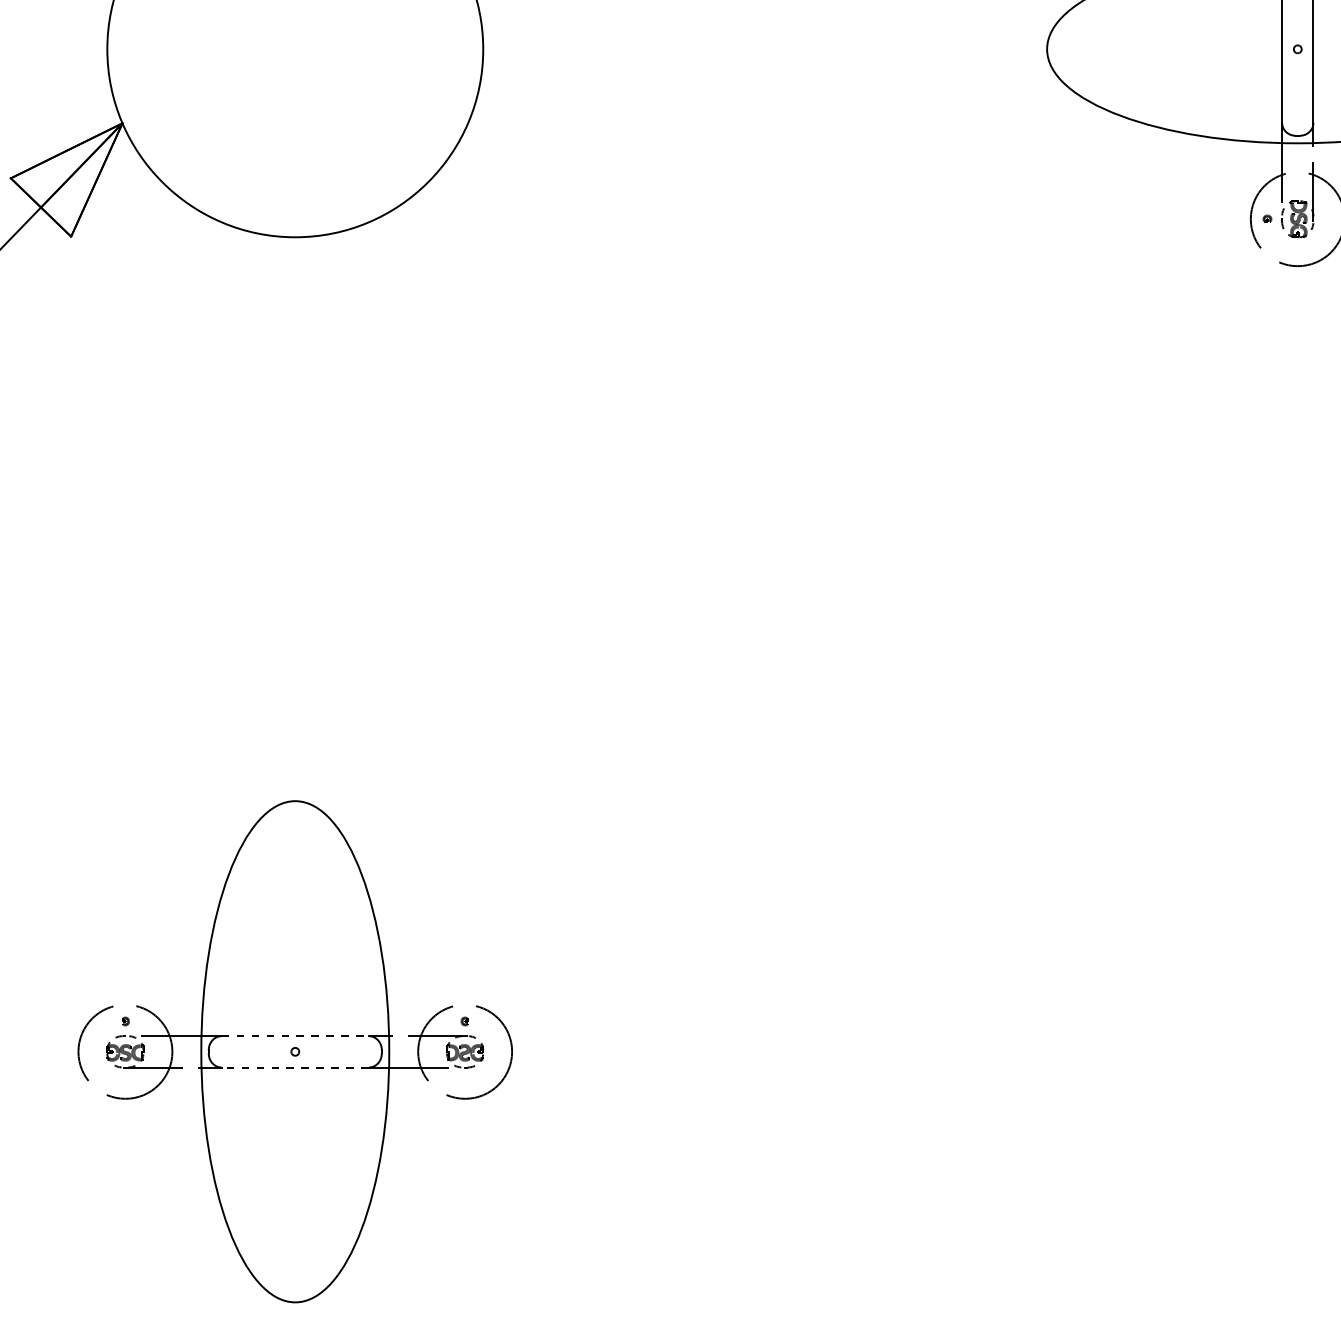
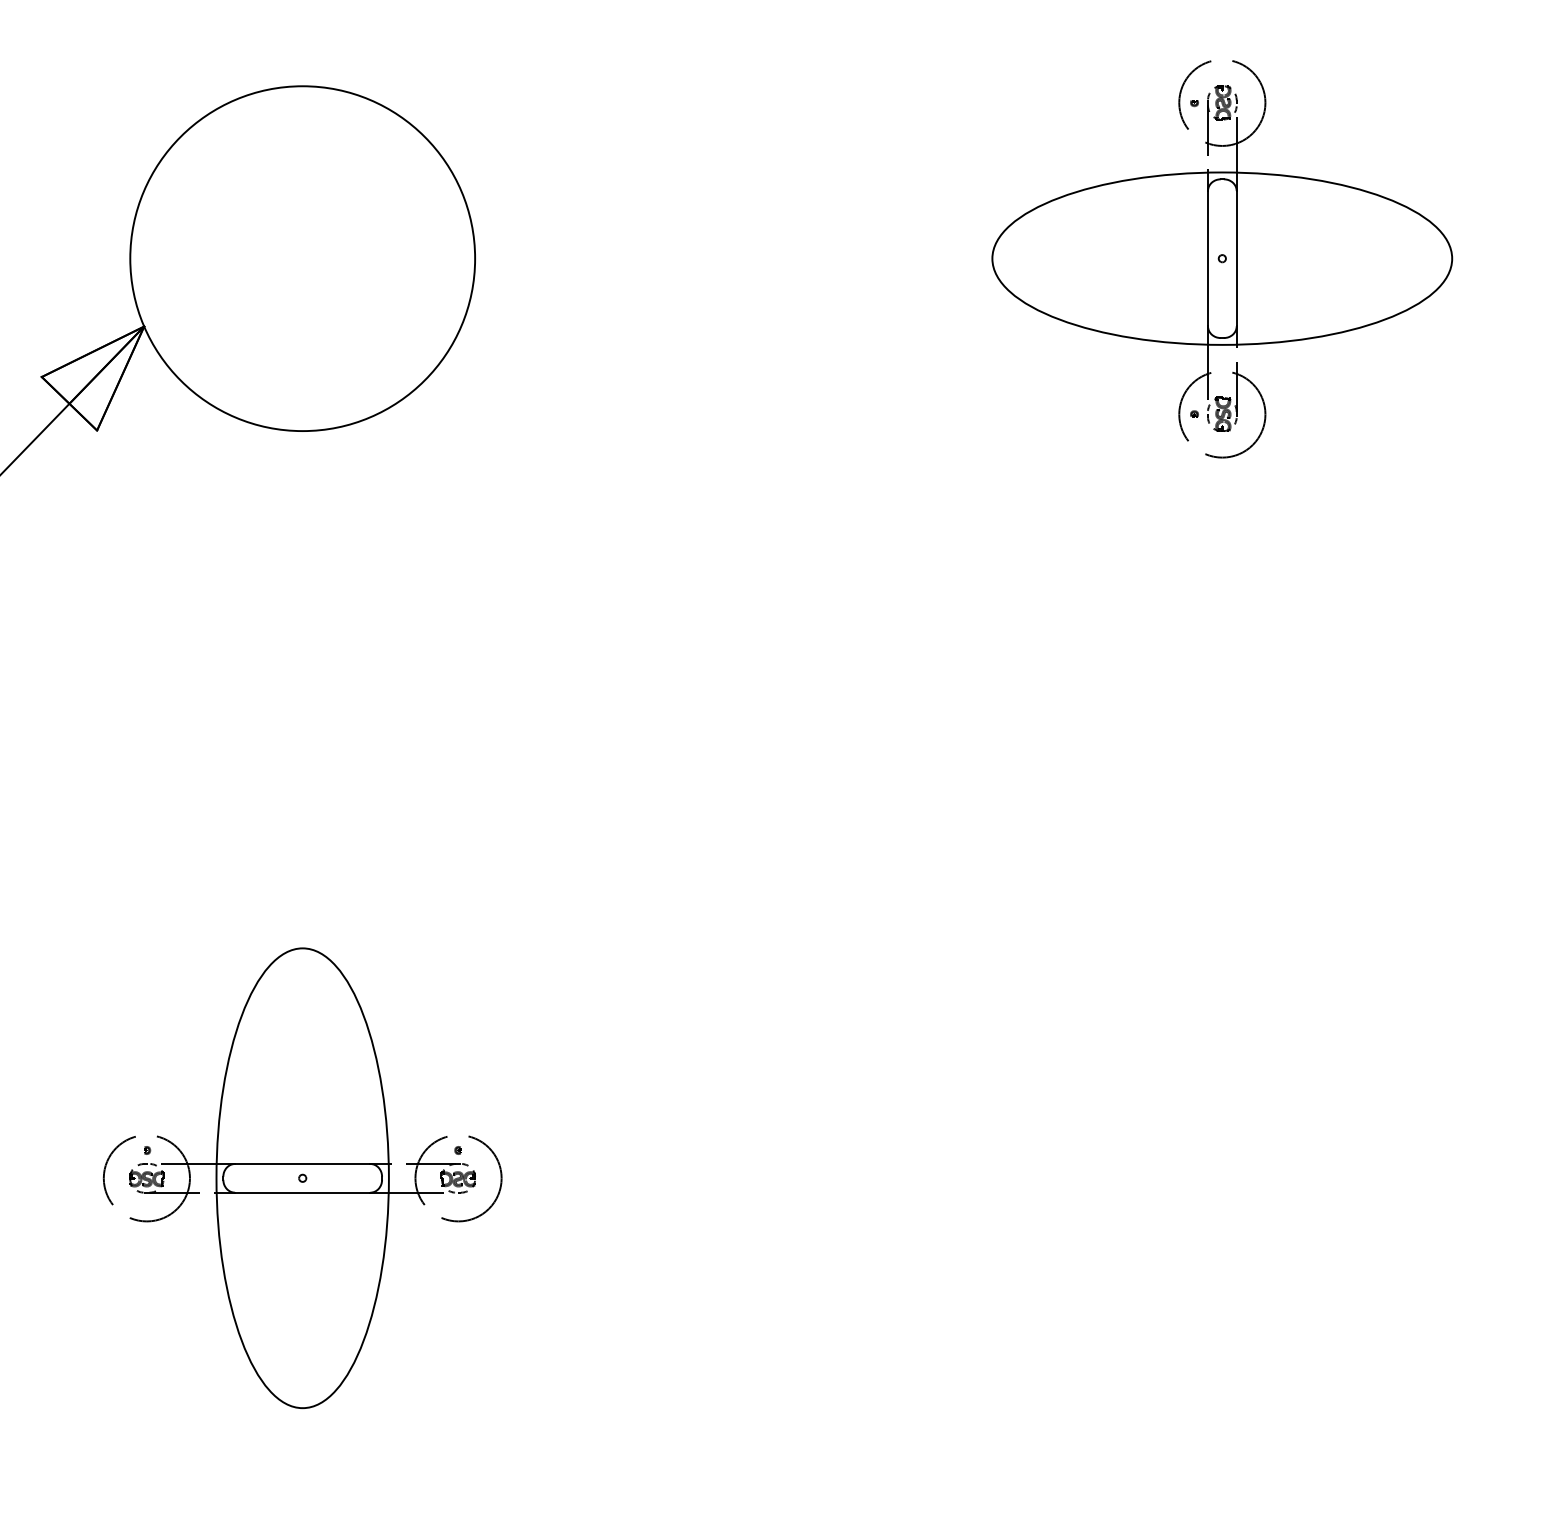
line: (295, 1035) -> (302, 1163), dashed -> solid
line: (295, 1067) -> (302, 1192), dashed -> solid

